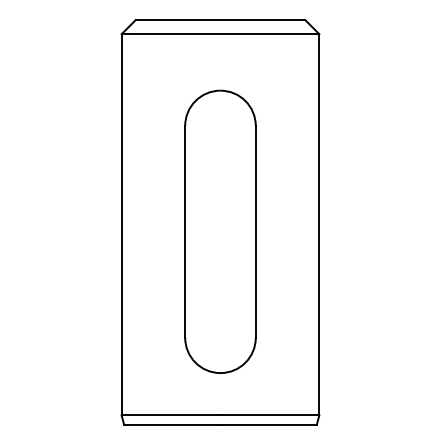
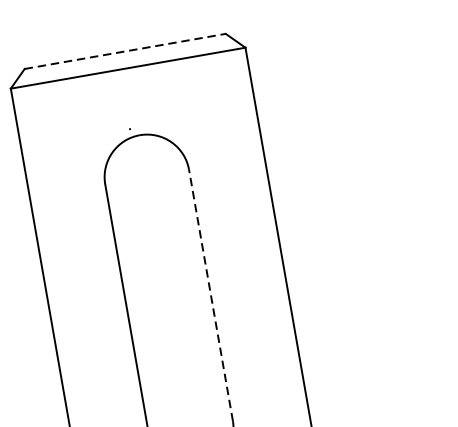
line: (220, 20) -> (125, 51), solid -> dashed
line: (255, 231) -> (210, 295), solid -> dashed

